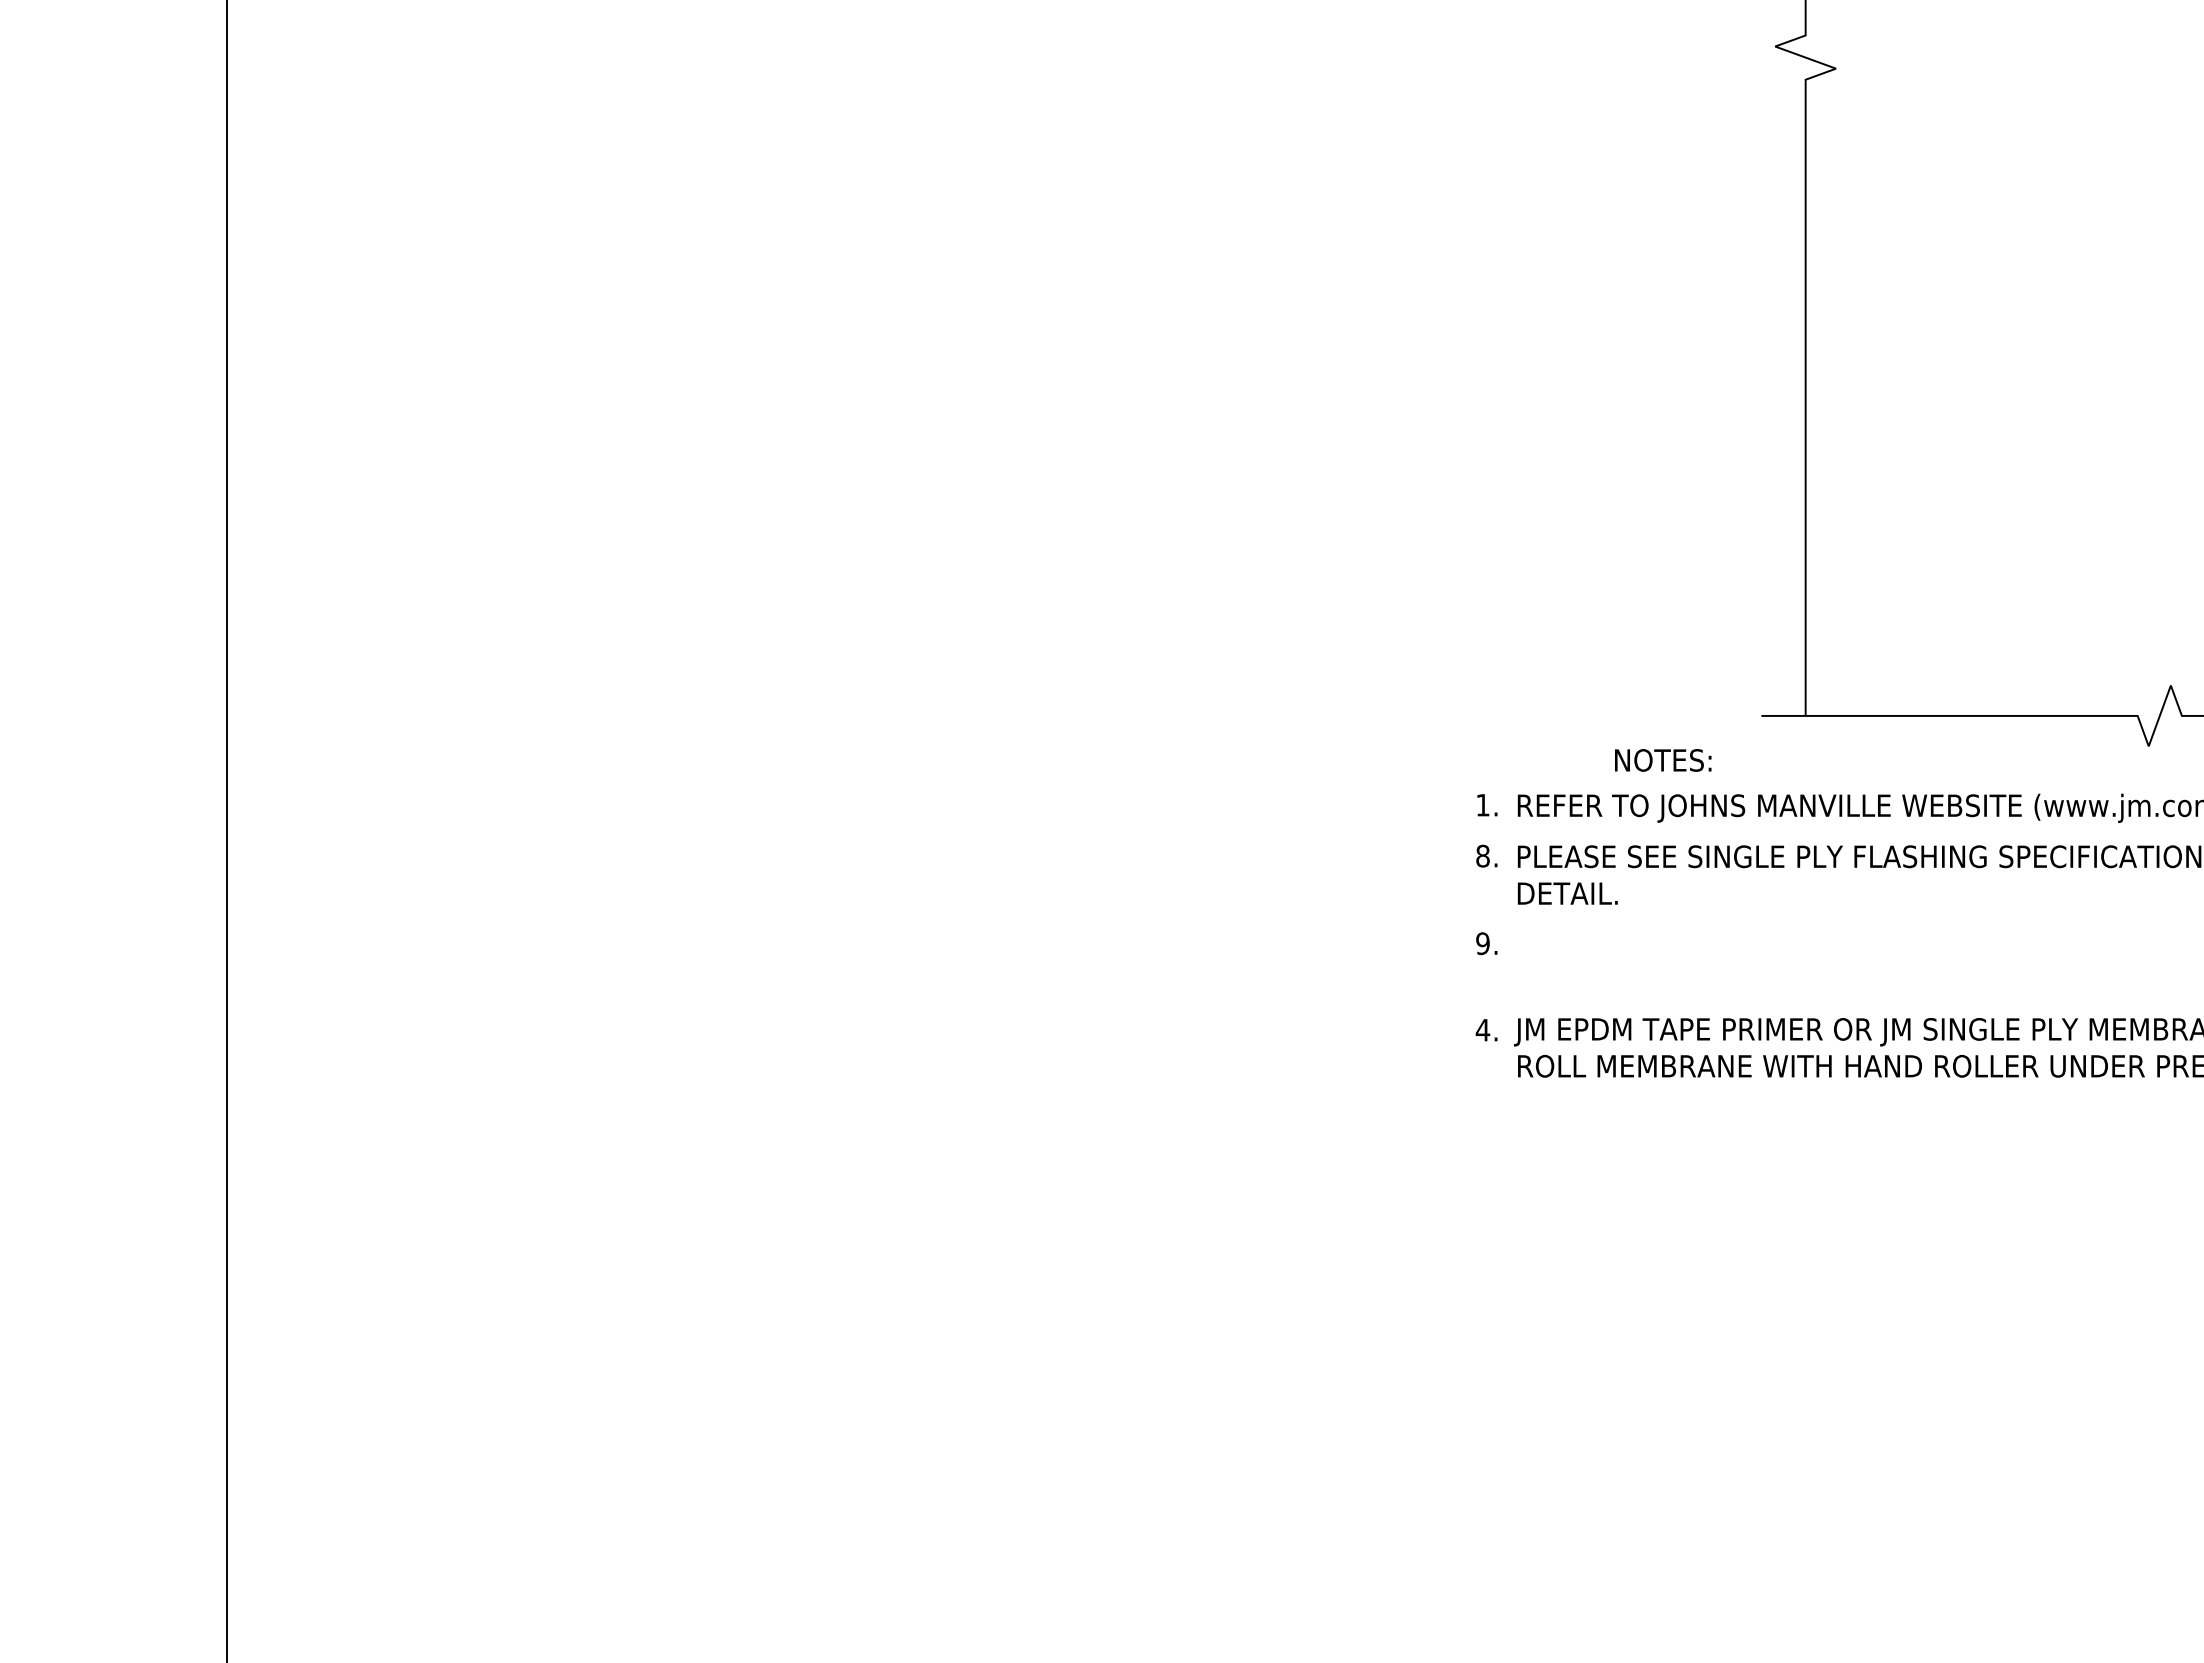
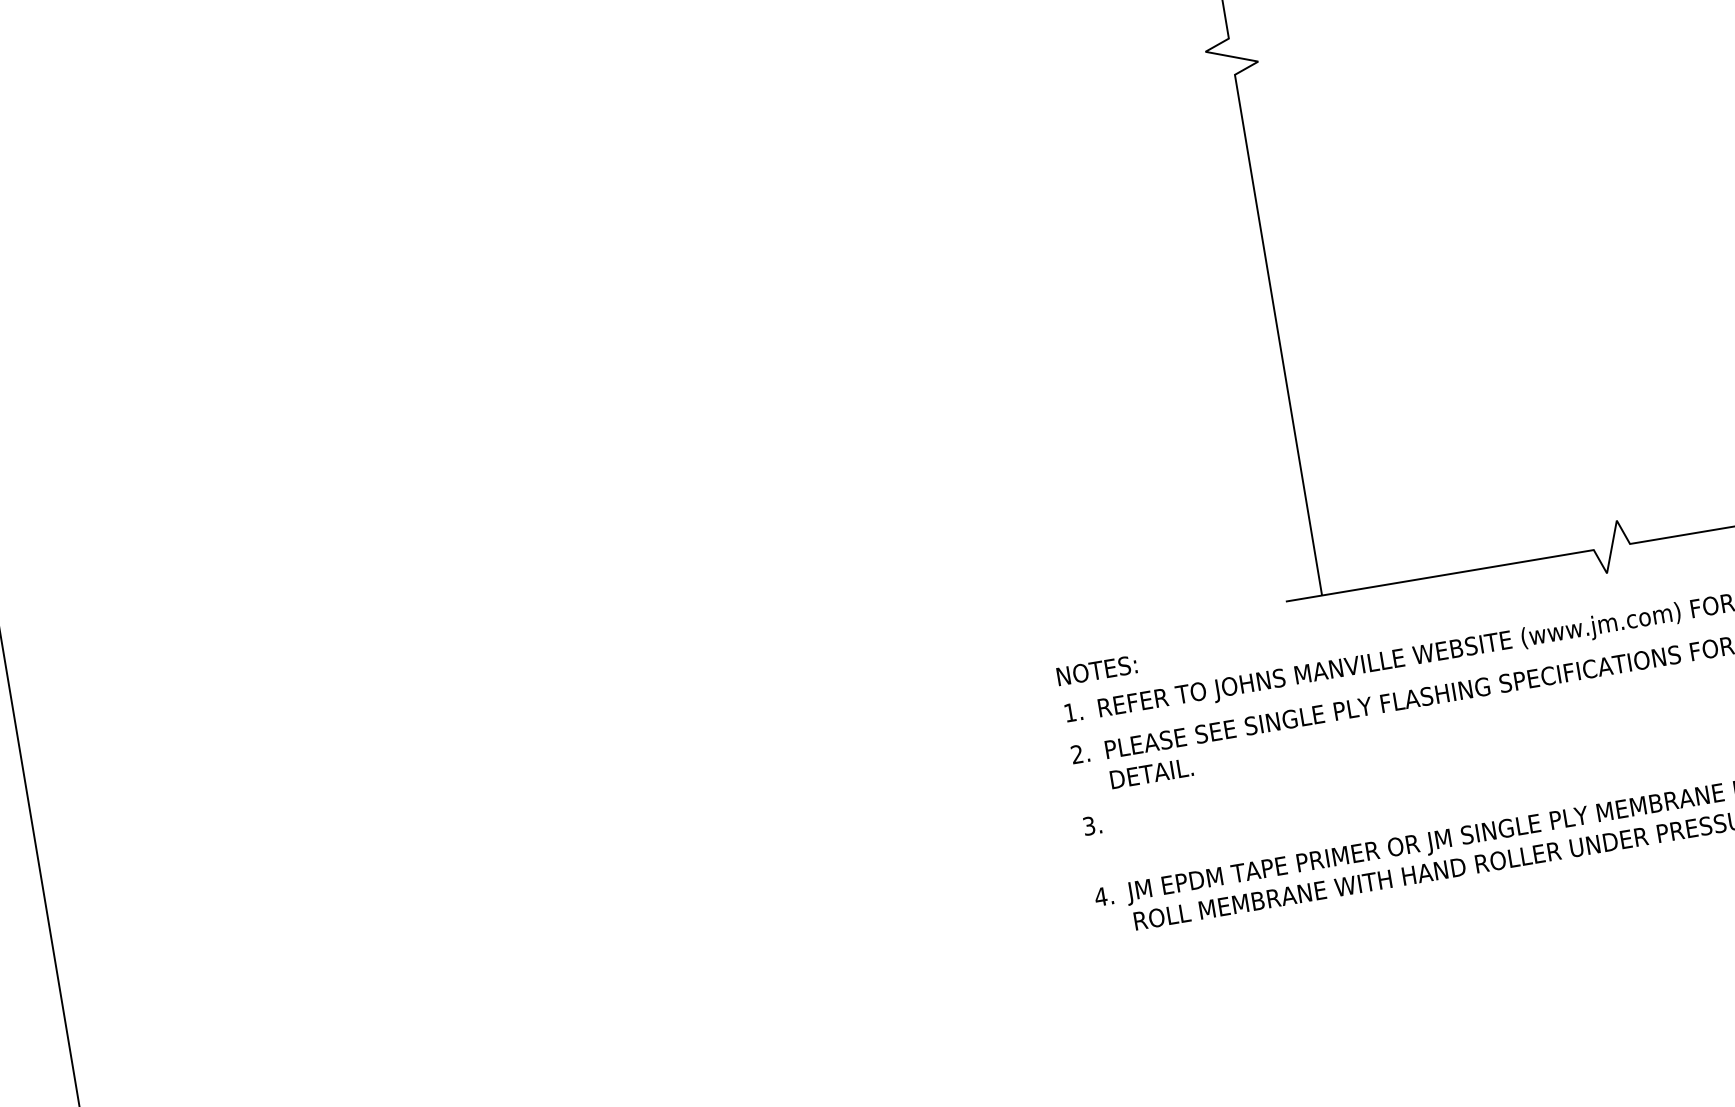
text: (1663, 760) -> (1097, 670), moved
text: (1482, 855) -> (1076, 753), 8. -> 2.
text: (1482, 943) -> (1088, 826), 9. -> 3.

